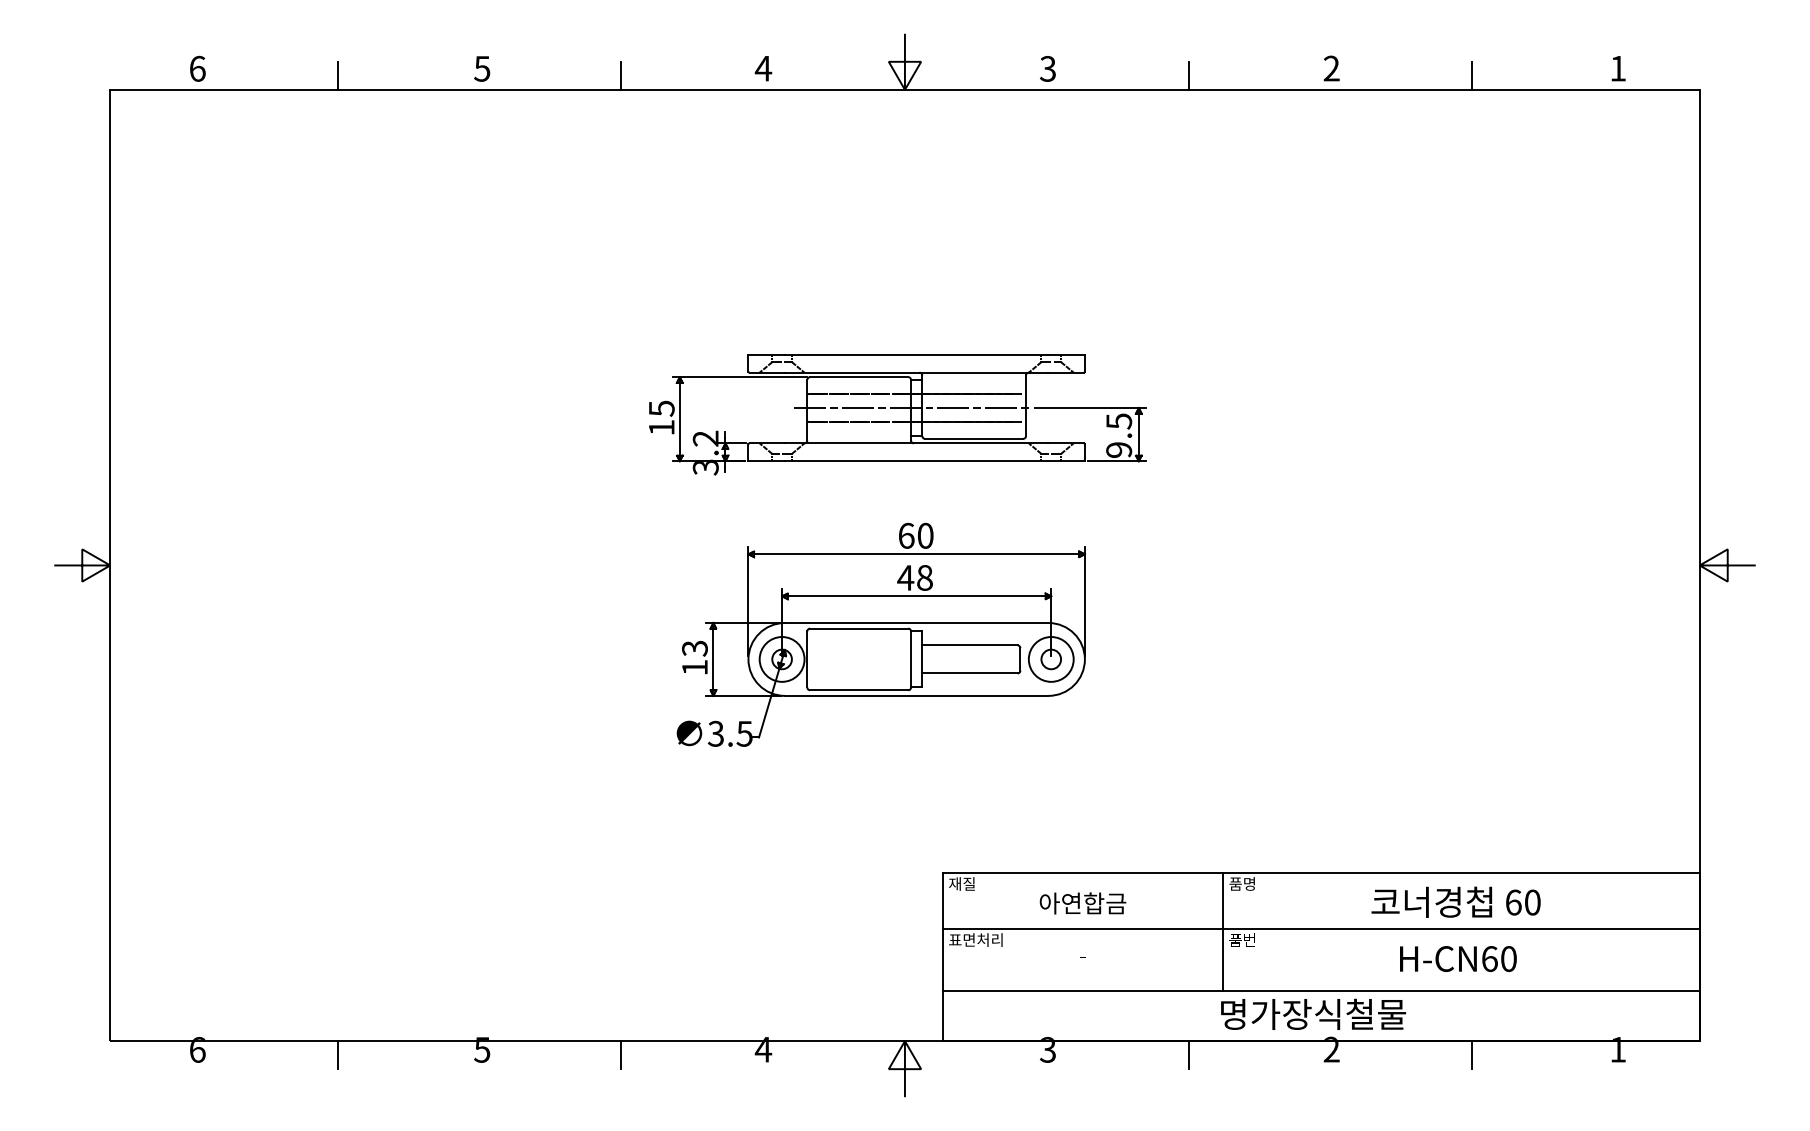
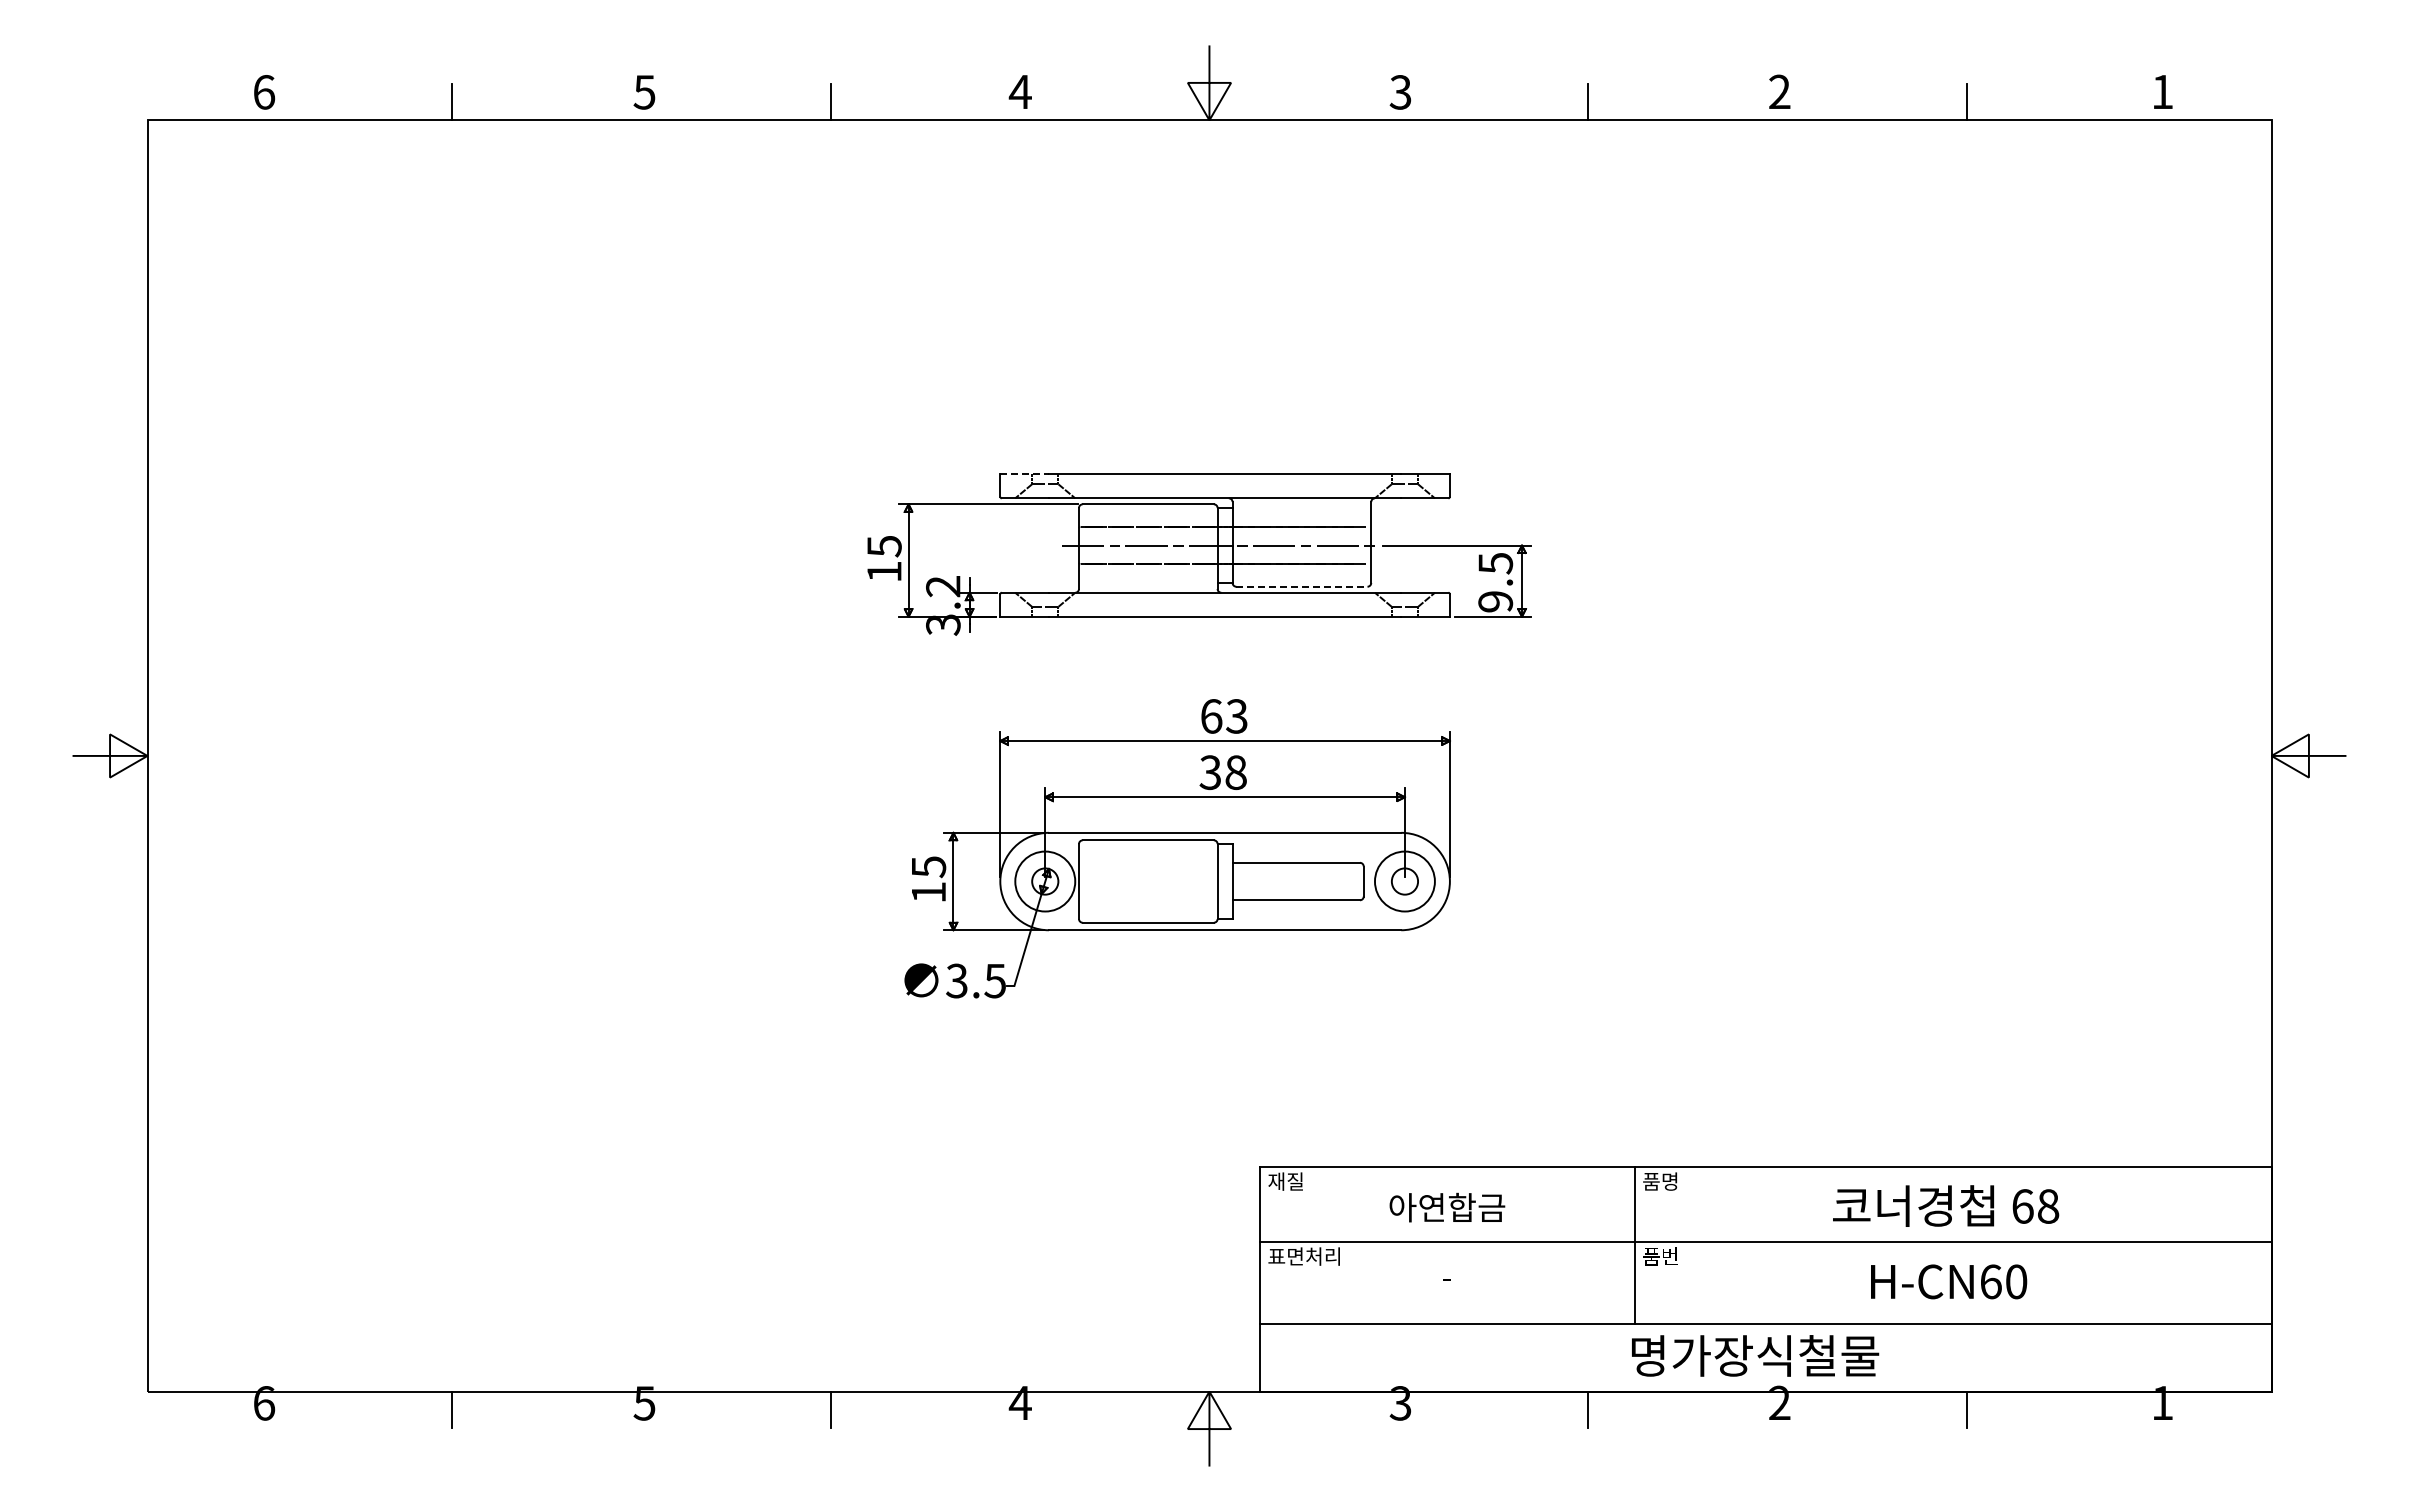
line: (767, 354) -> (1025, 474), solid -> dashed
line: (973, 438) -> (1301, 586), solid -> dashed
text: (925, 535) -> (1236, 716), 60 -> 63
text: (905, 577) -> (1210, 772), 48 -> 38
text: (694, 648) -> (928, 866), 13 -> 15
text: (1532, 902) -> (2048, 1206), 60 -> 68

